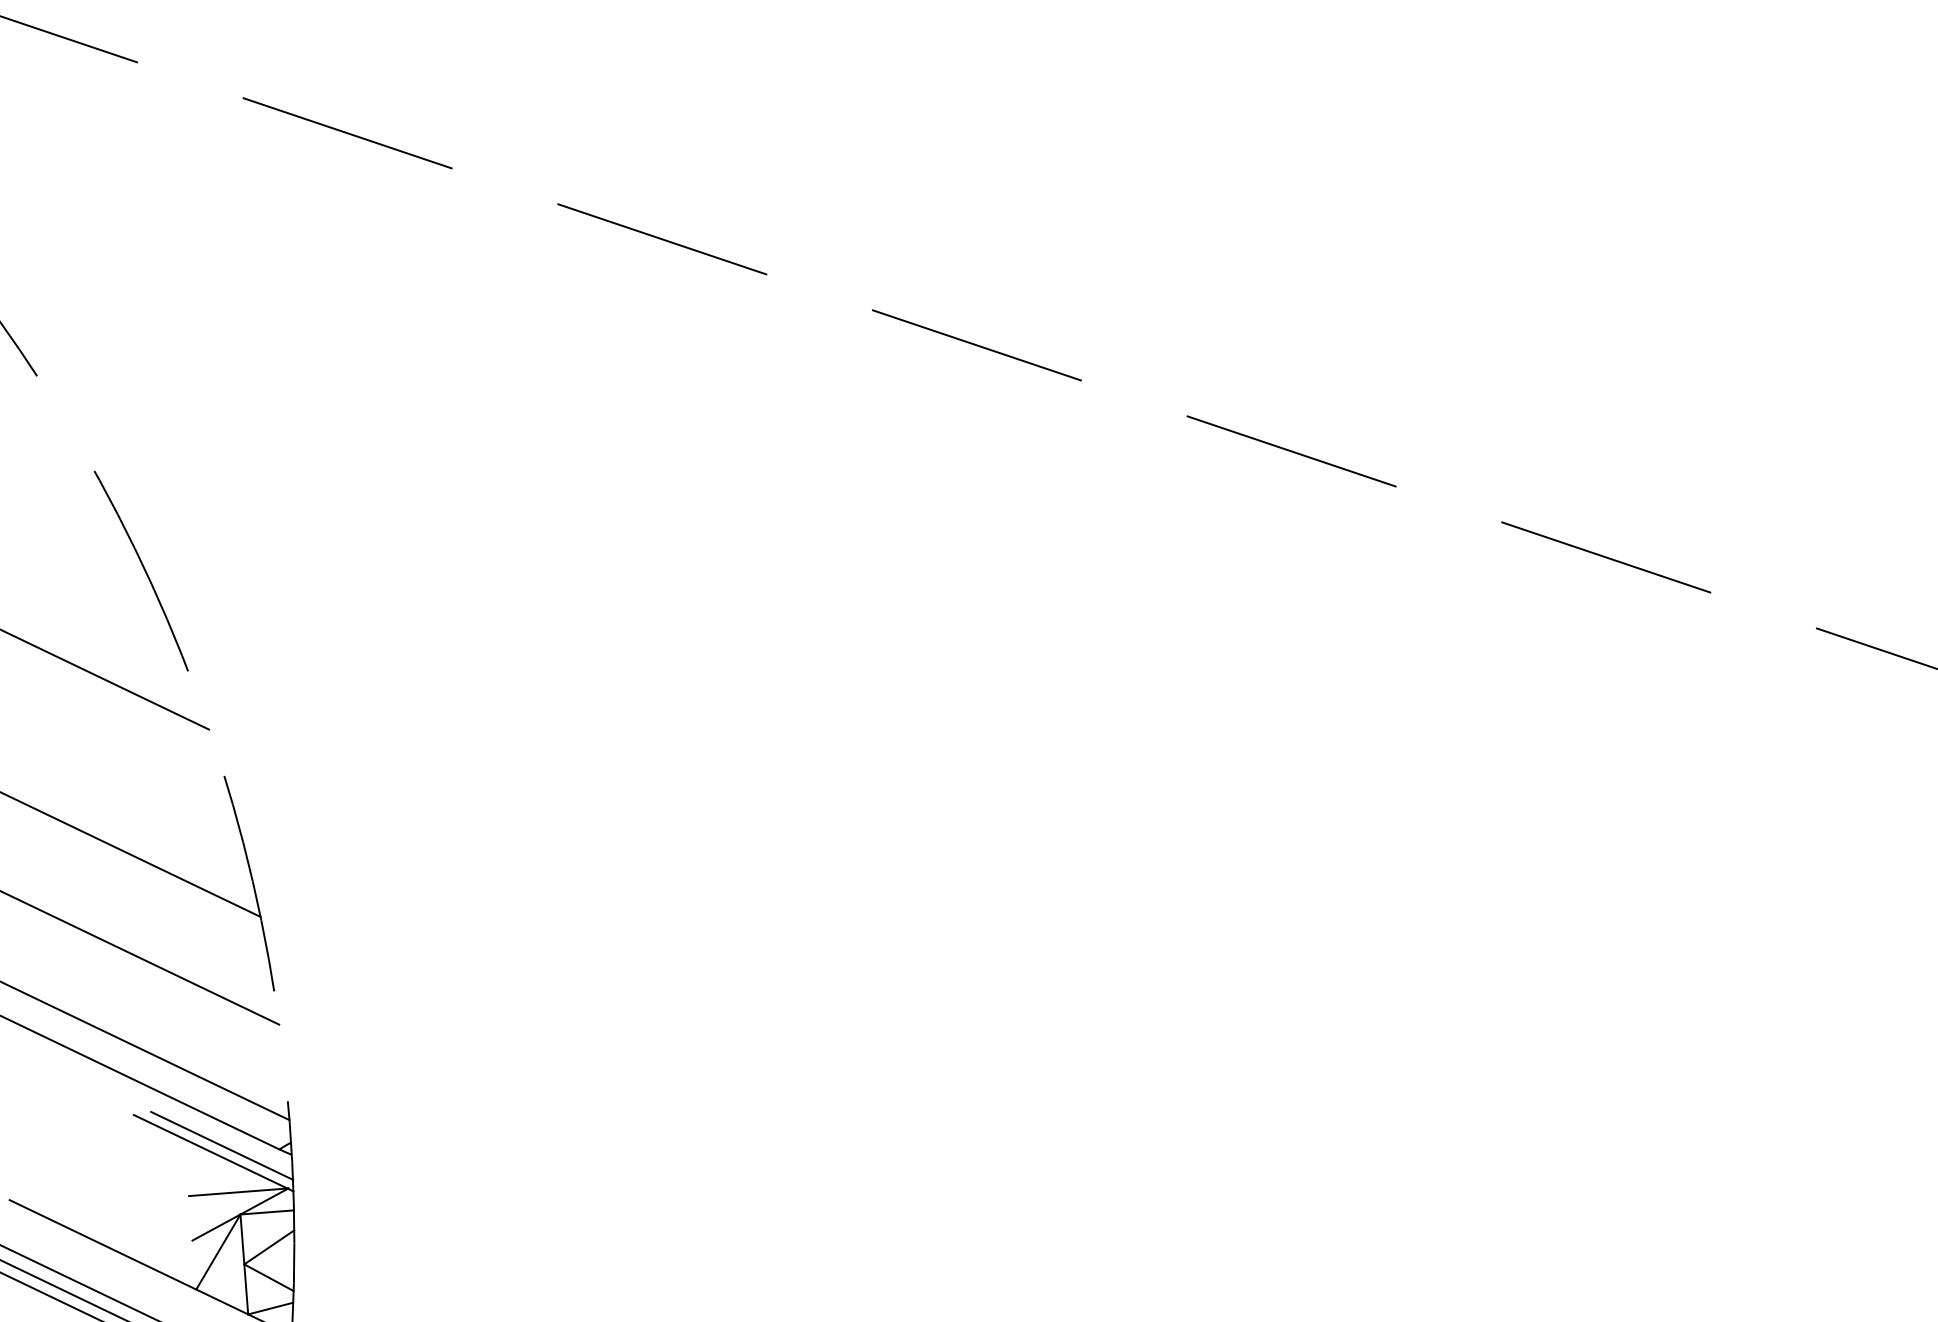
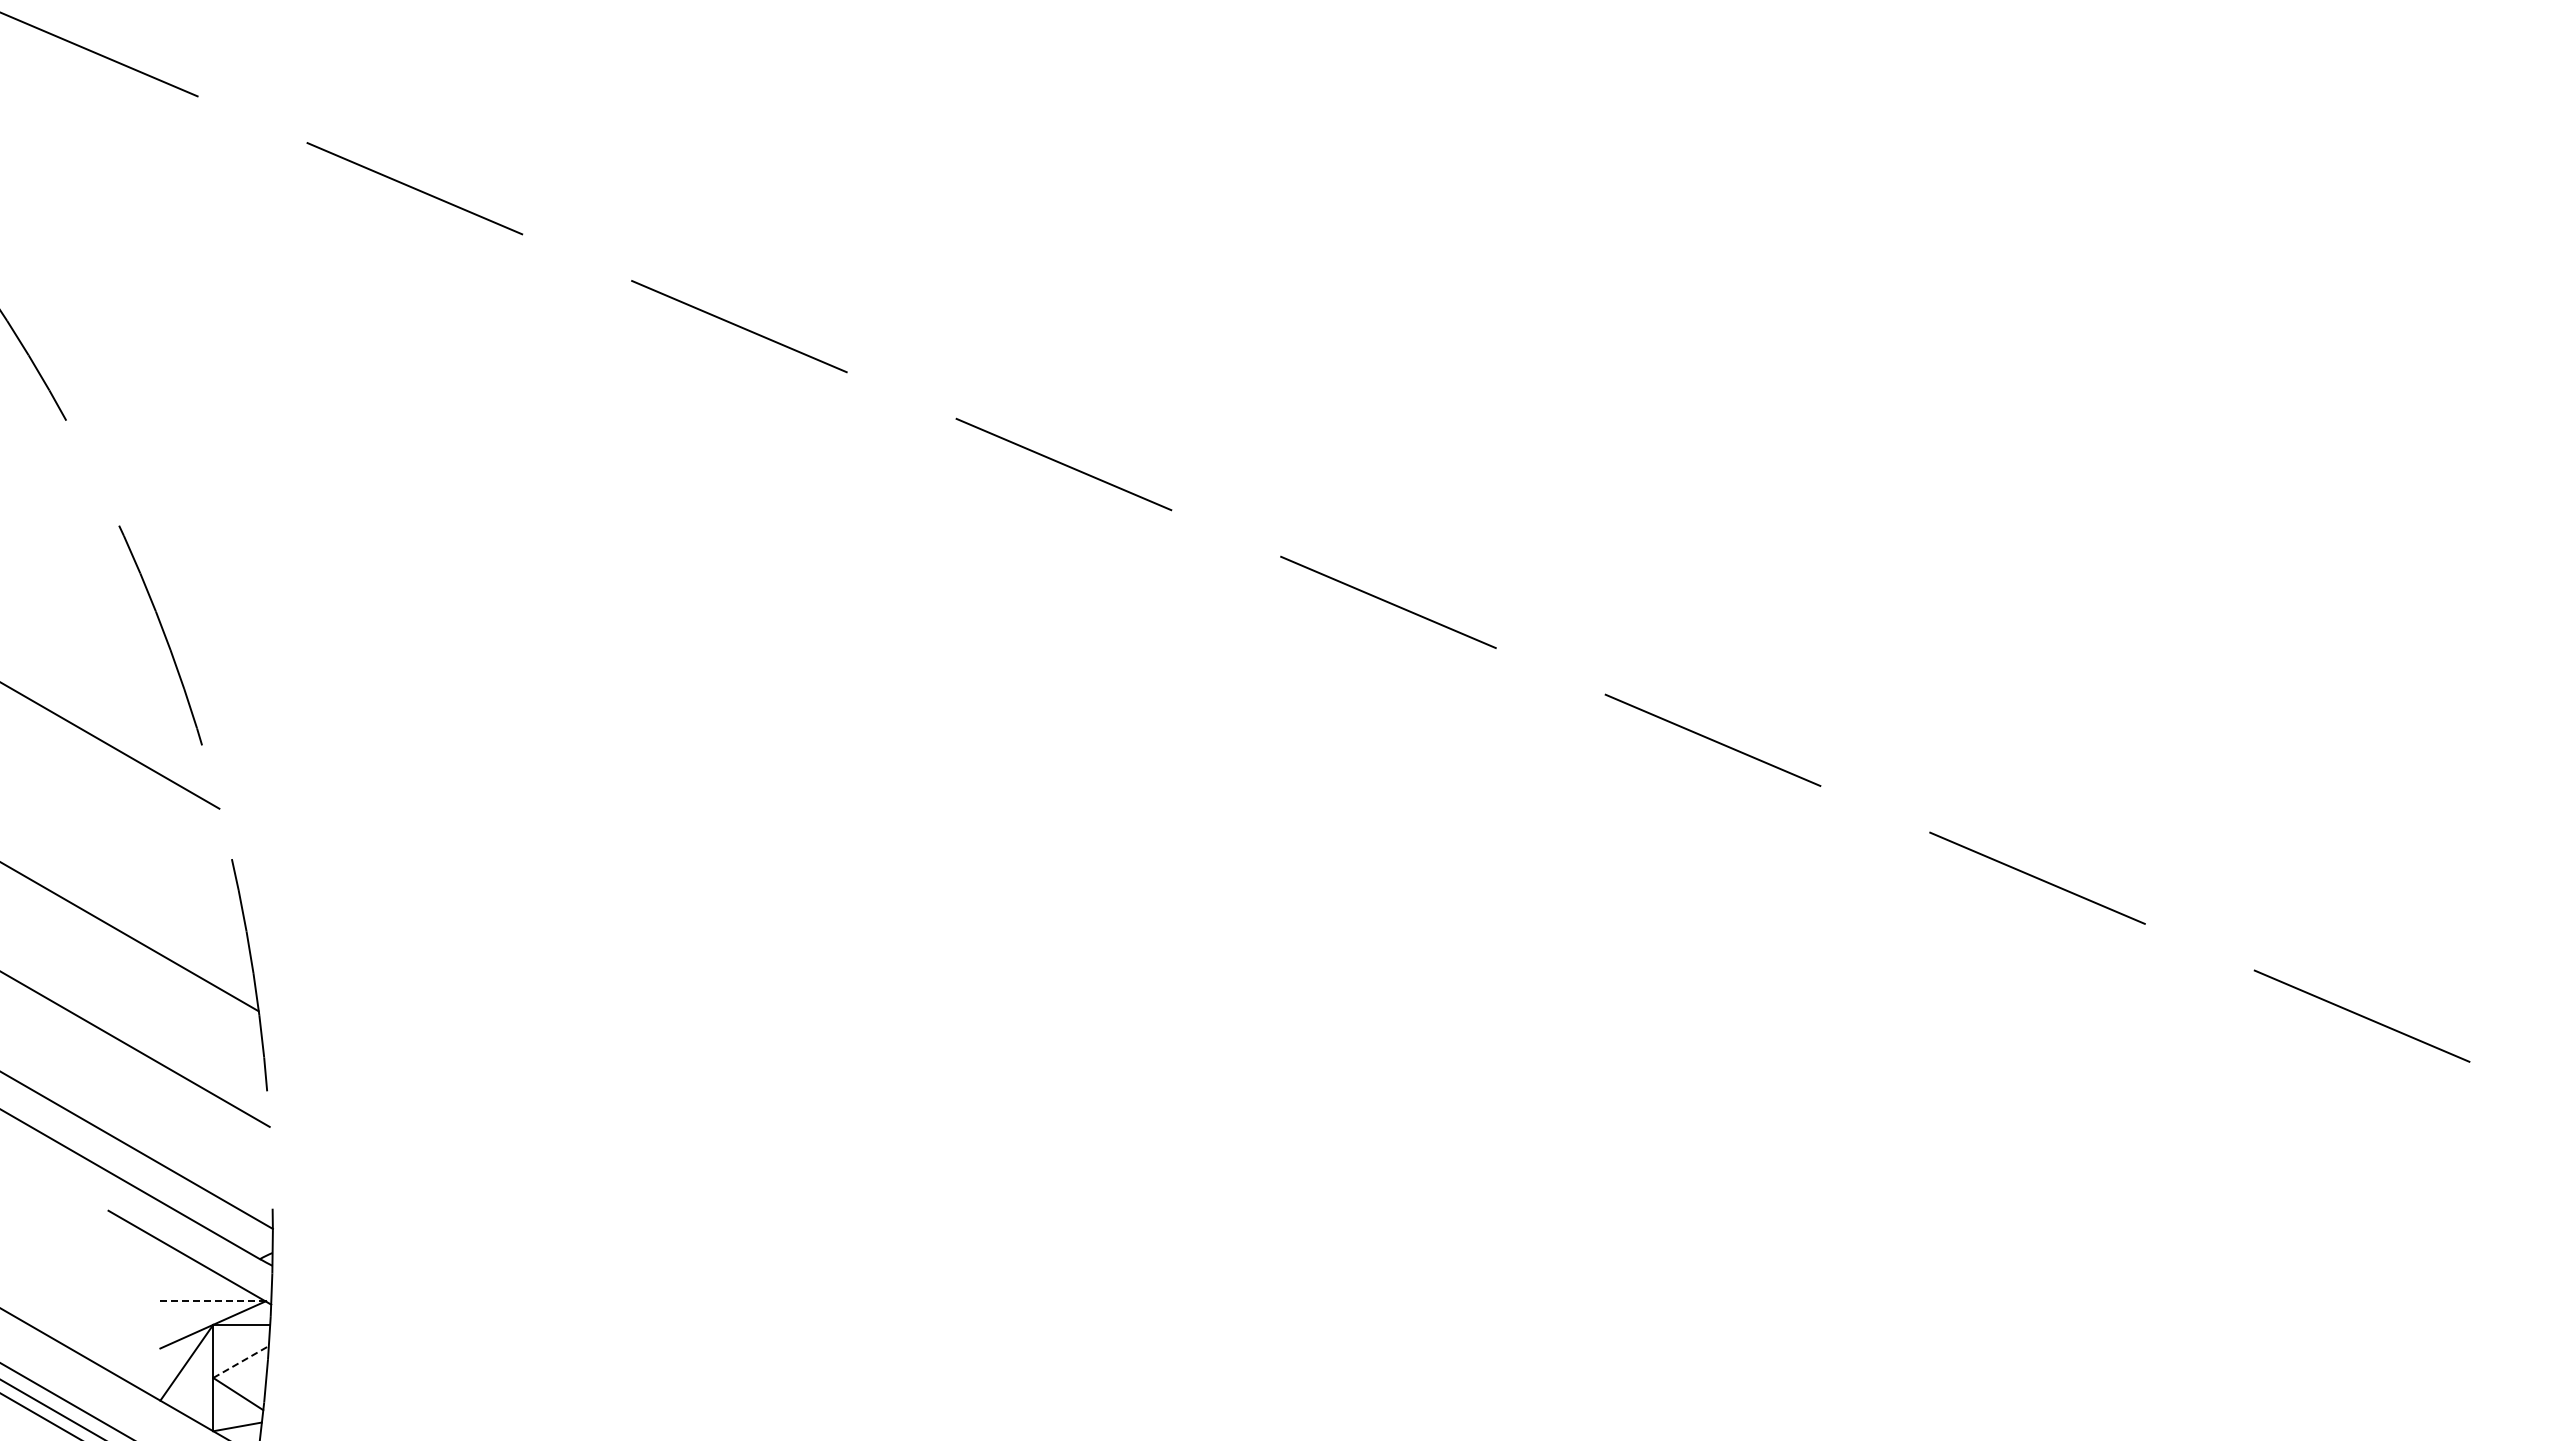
line: (222, 1145) -> (199, 1250), removed
line: (239, 1192) -> (213, 1301), solid -> dashed
line: (269, 1246) -> (241, 1361), solid -> dashed

